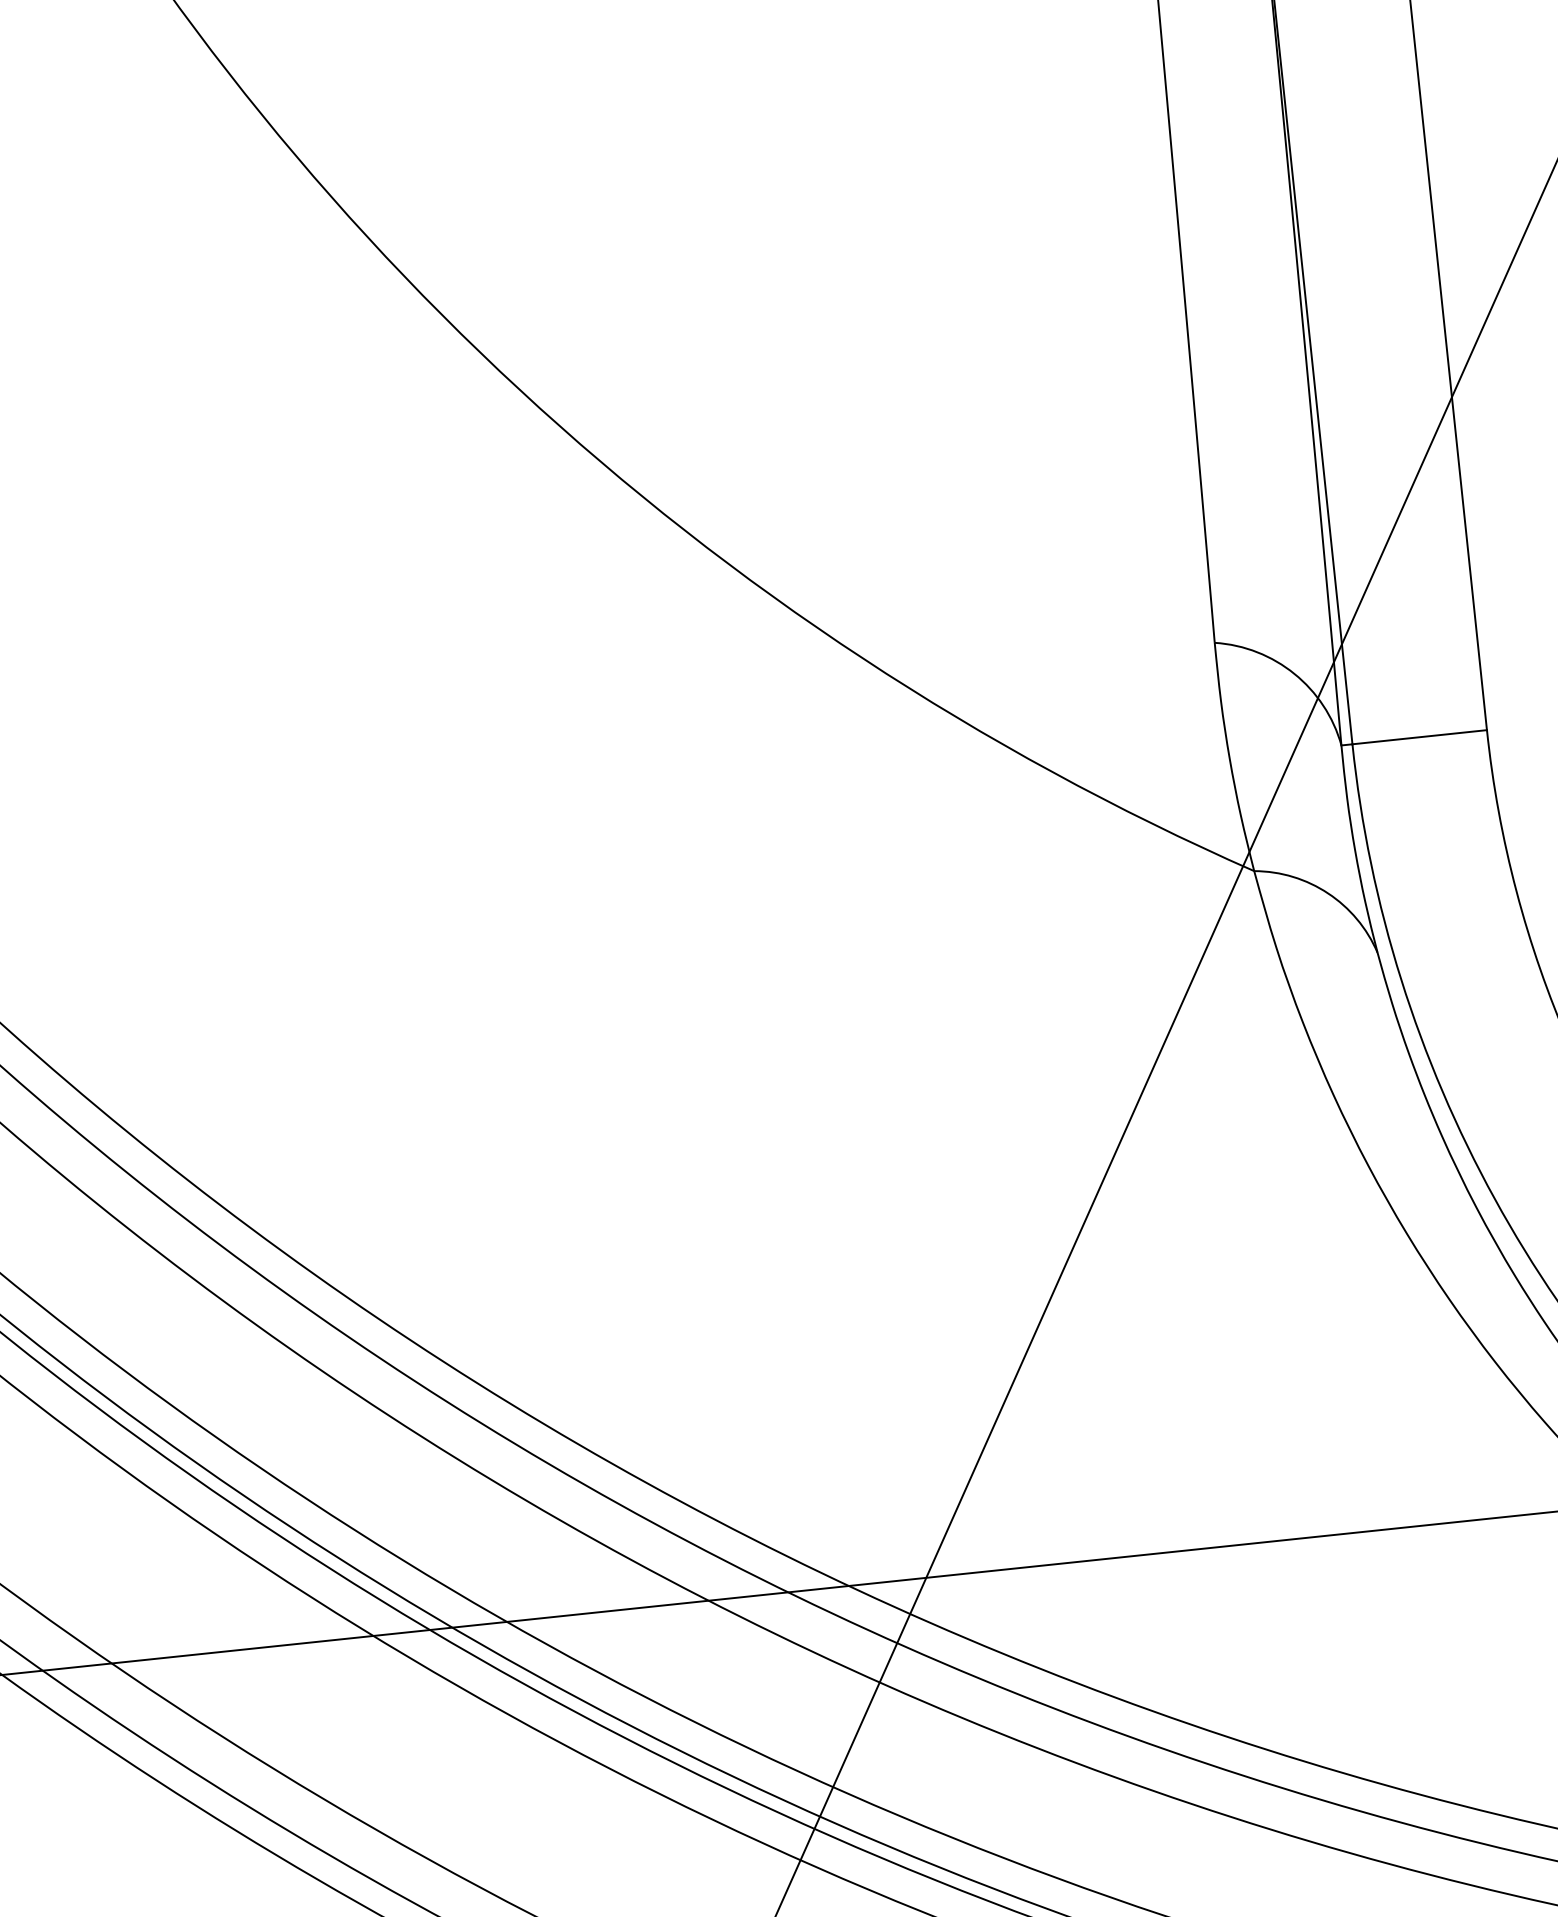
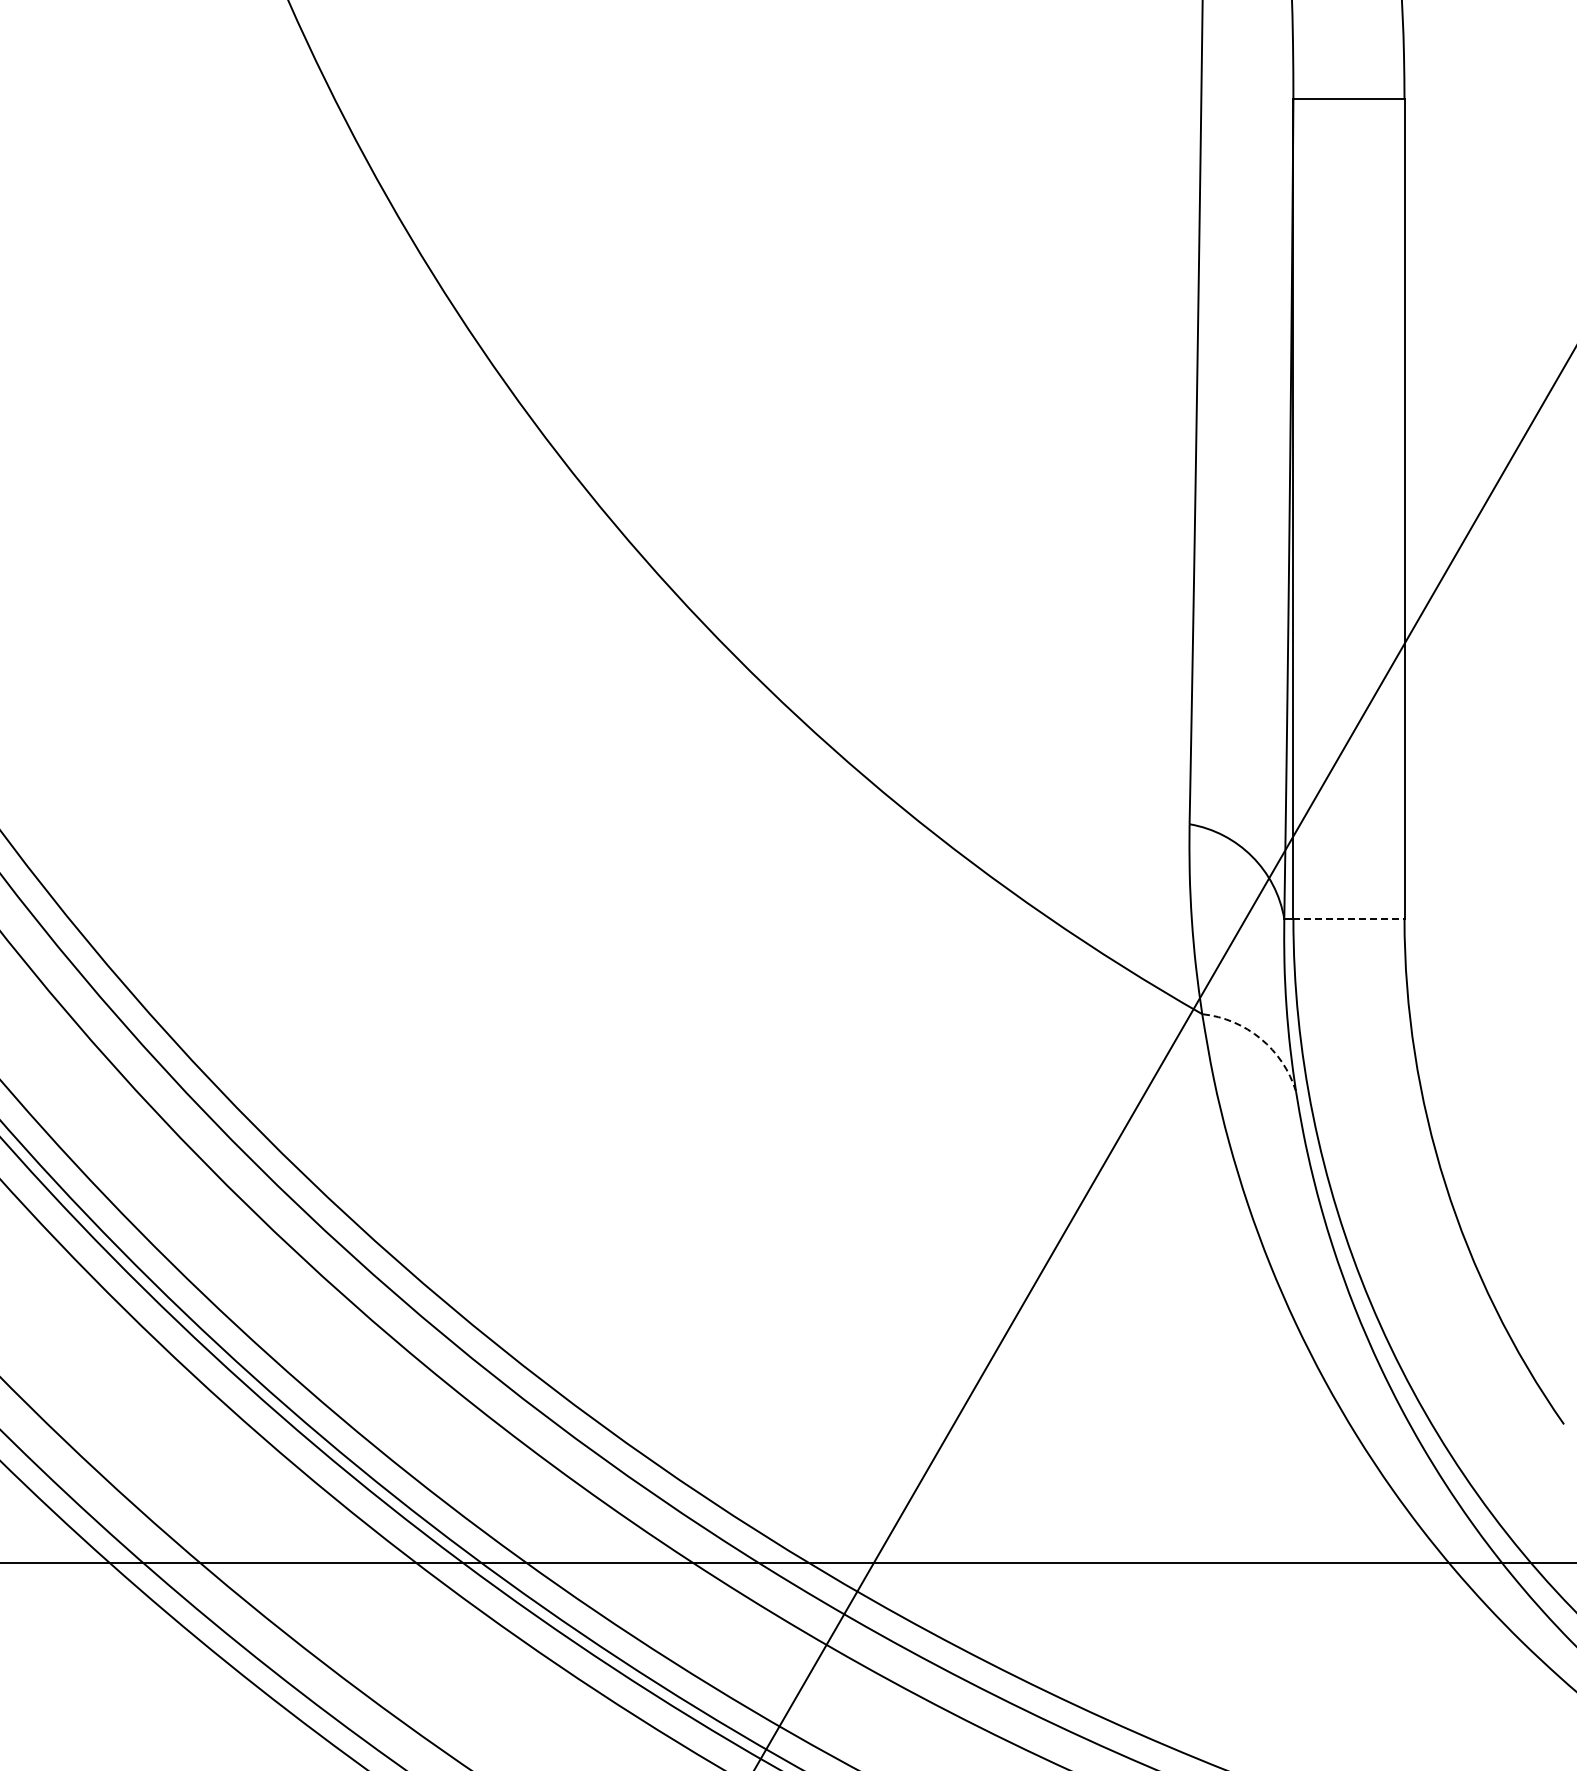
line: (1419, 736) -> (1348, 918), solid -> dashed
arc: (1327, 893) -> (1260, 1038), solid -> dashed

